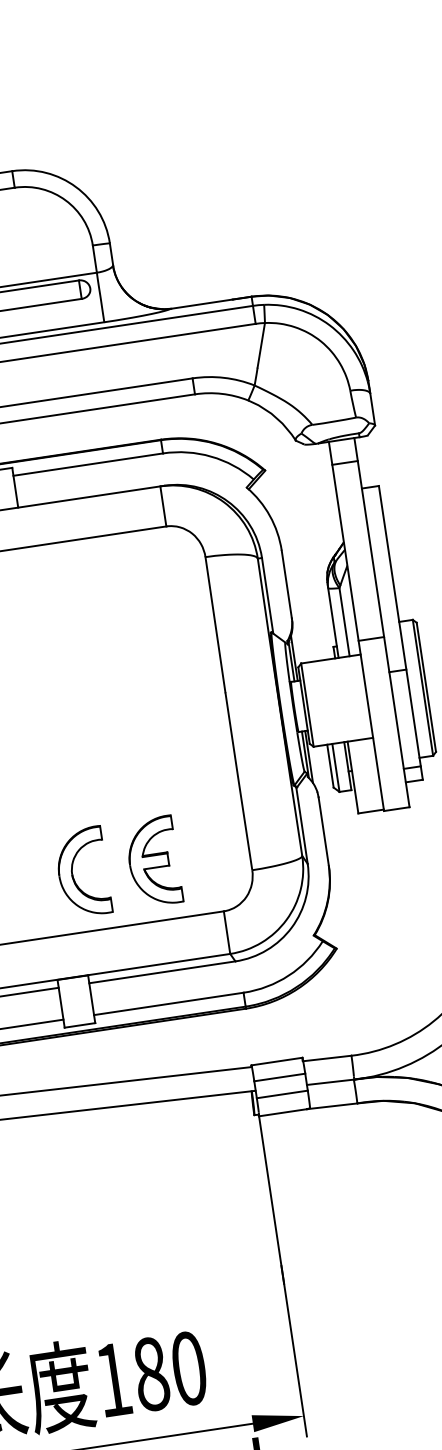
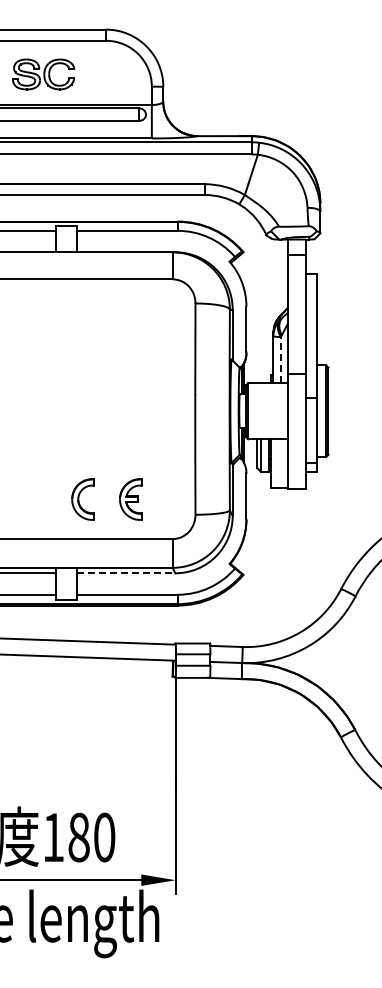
line: (344, 622) -> (280, 360), solid -> dashed
part: (152, 861) -> (130, 499), size x0.7
part: (81, 872) -> (82, 499), size x0.7
line: (163, 972) -> (126, 573), solid -> dashed

